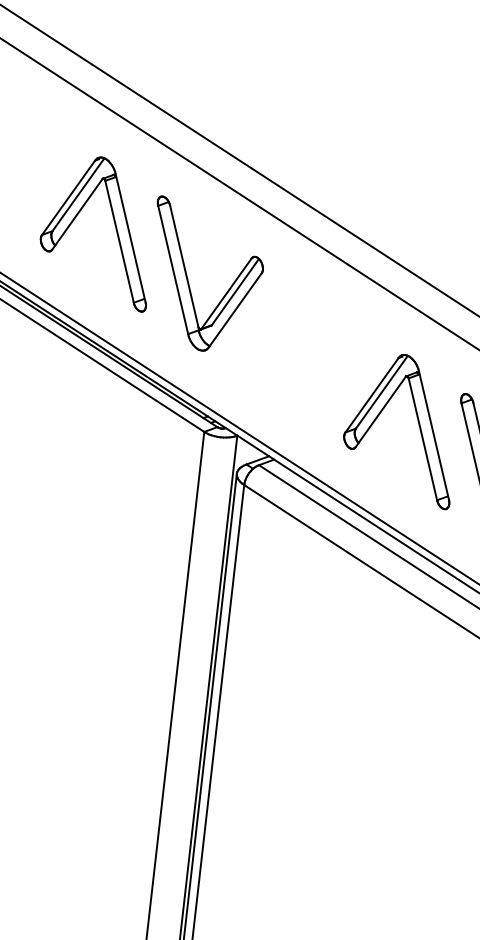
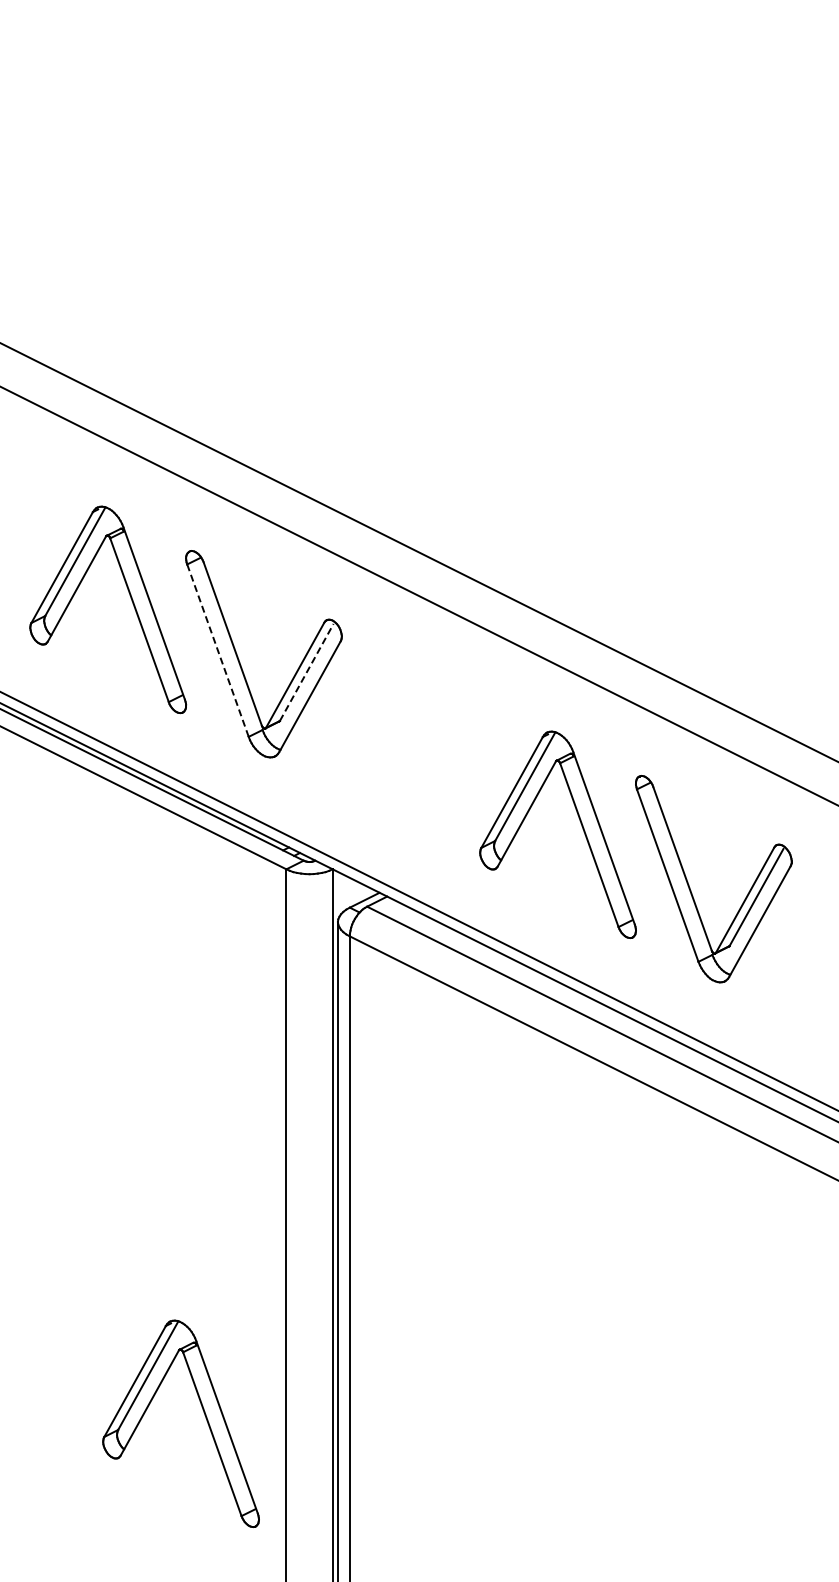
line: (172, 269) -> (217, 650), solid -> dashed
line: (234, 292) -> (306, 672), solid -> dashed
part: (101, 815) -> (204, 1415), added

